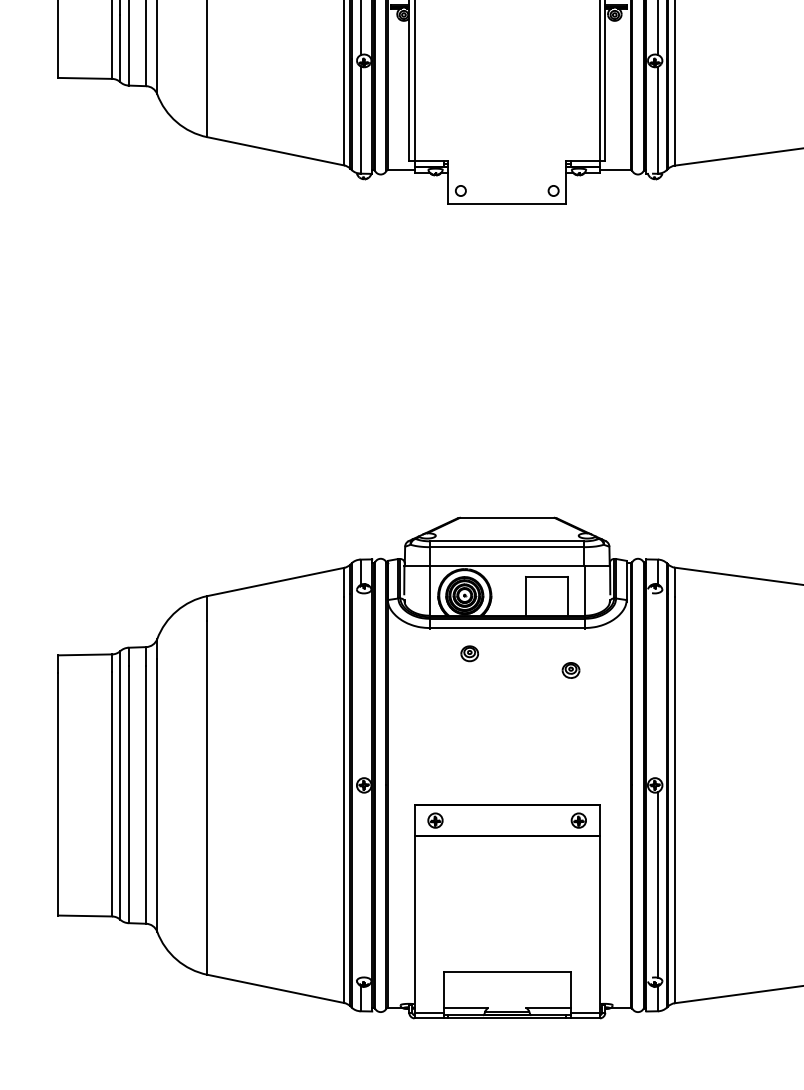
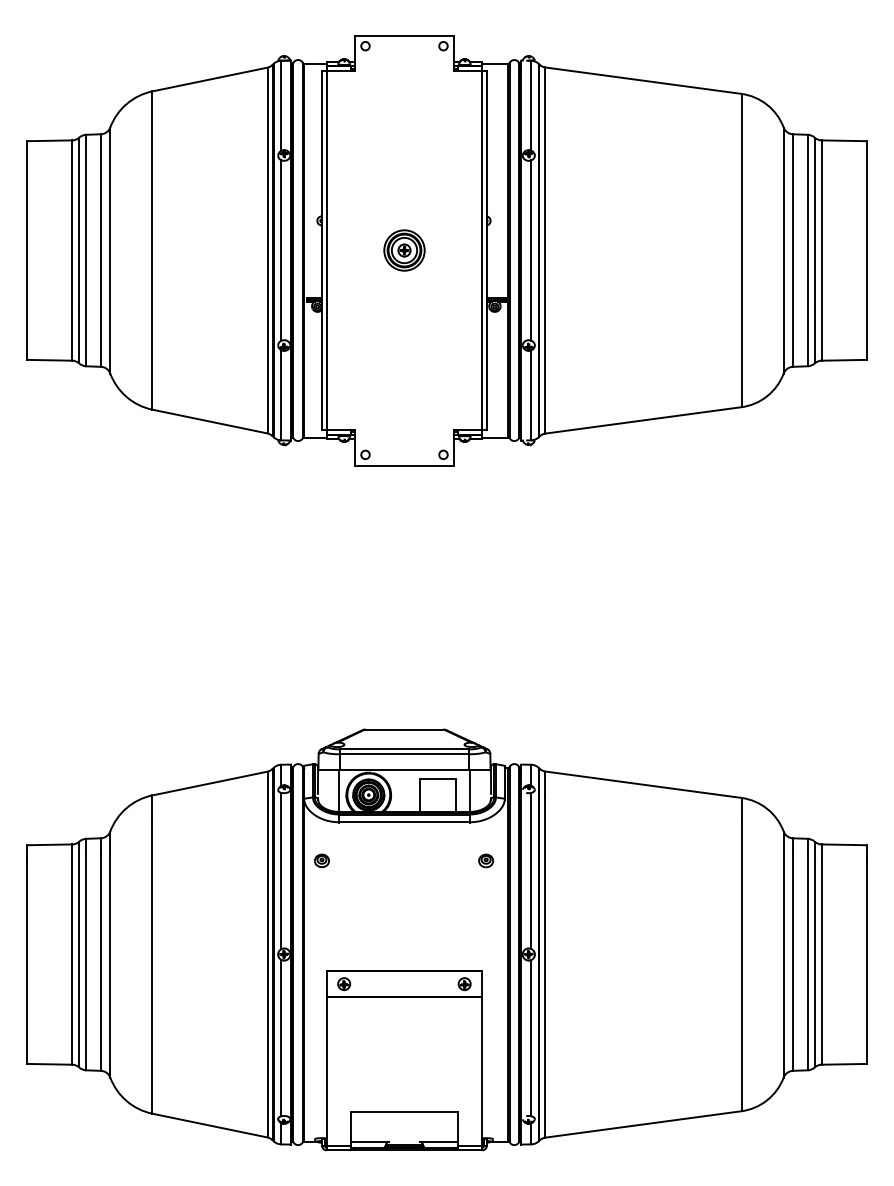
part: (469, 653) -> (321, 860), moved
part: (571, 669) -> (486, 860), moved
line: (360, 685) -> (281, 870), added
line: (658, 685) -> (531, 870), added
line: (360, 884) -> (281, 1037), added

